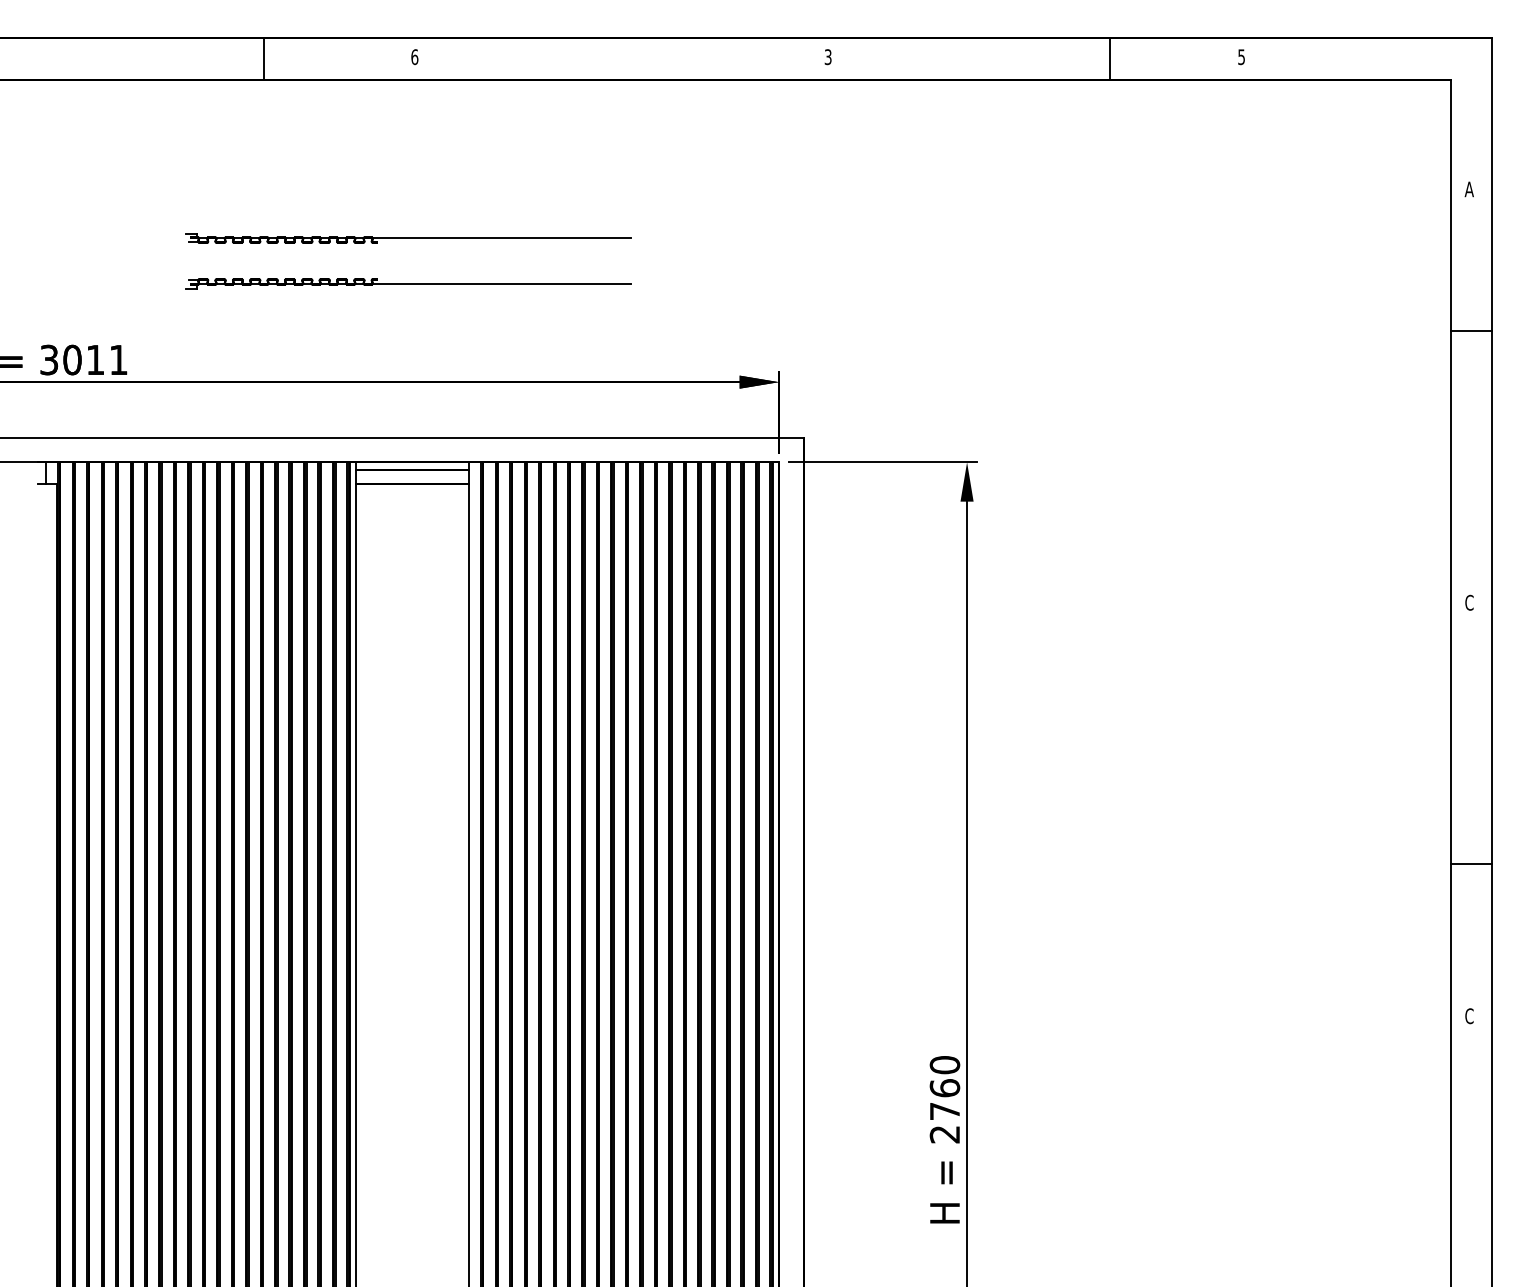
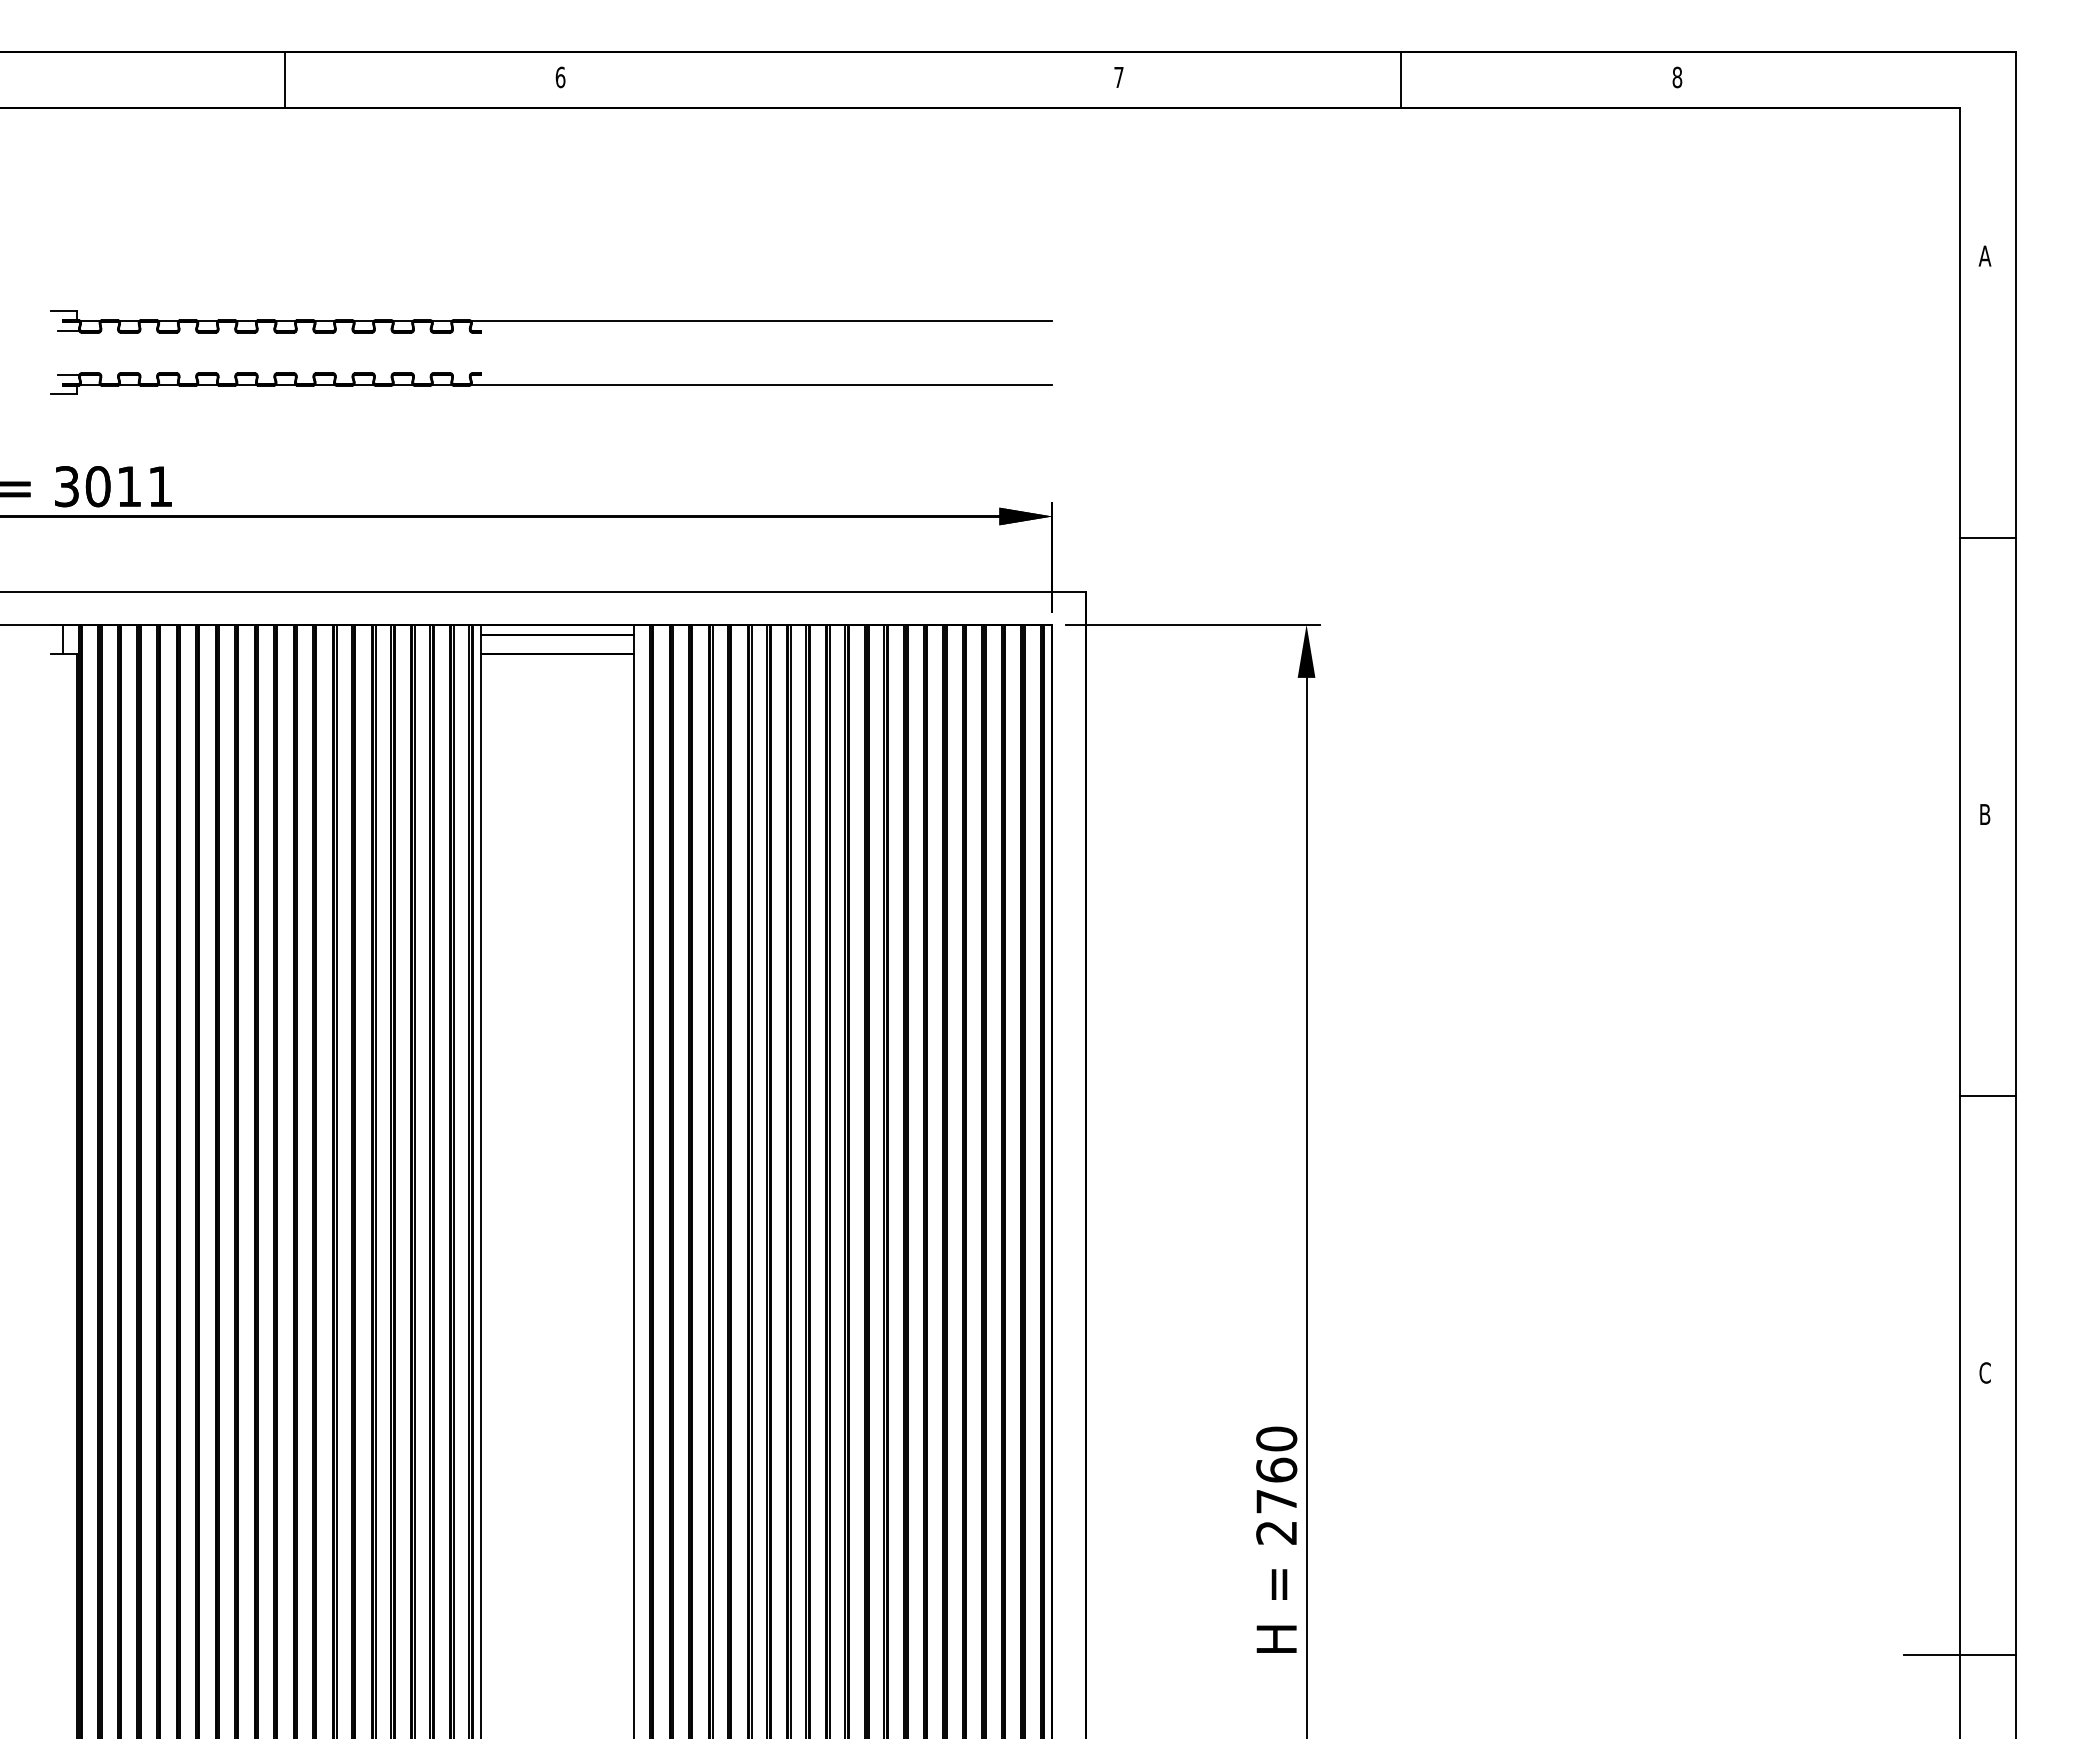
text: (827, 57) -> (1118, 77), 3 -> 7
text: (1241, 57) -> (1677, 77), 5 -> 8
line: (263, 58) -> (284, 79), moved
line: (1109, 58) -> (1401, 79), moved
part: (408, 237) -> (551, 321), size x1.67
part: (408, 283) -> (551, 383), size x1.67
line: (1471, 331) -> (1987, 537), moved
text: (1468, 602) -> (1984, 814), C -> B
line: (1471, 864) -> (1987, 1096), moved
line: (1450, 1224) -> (1959, 1654), added

